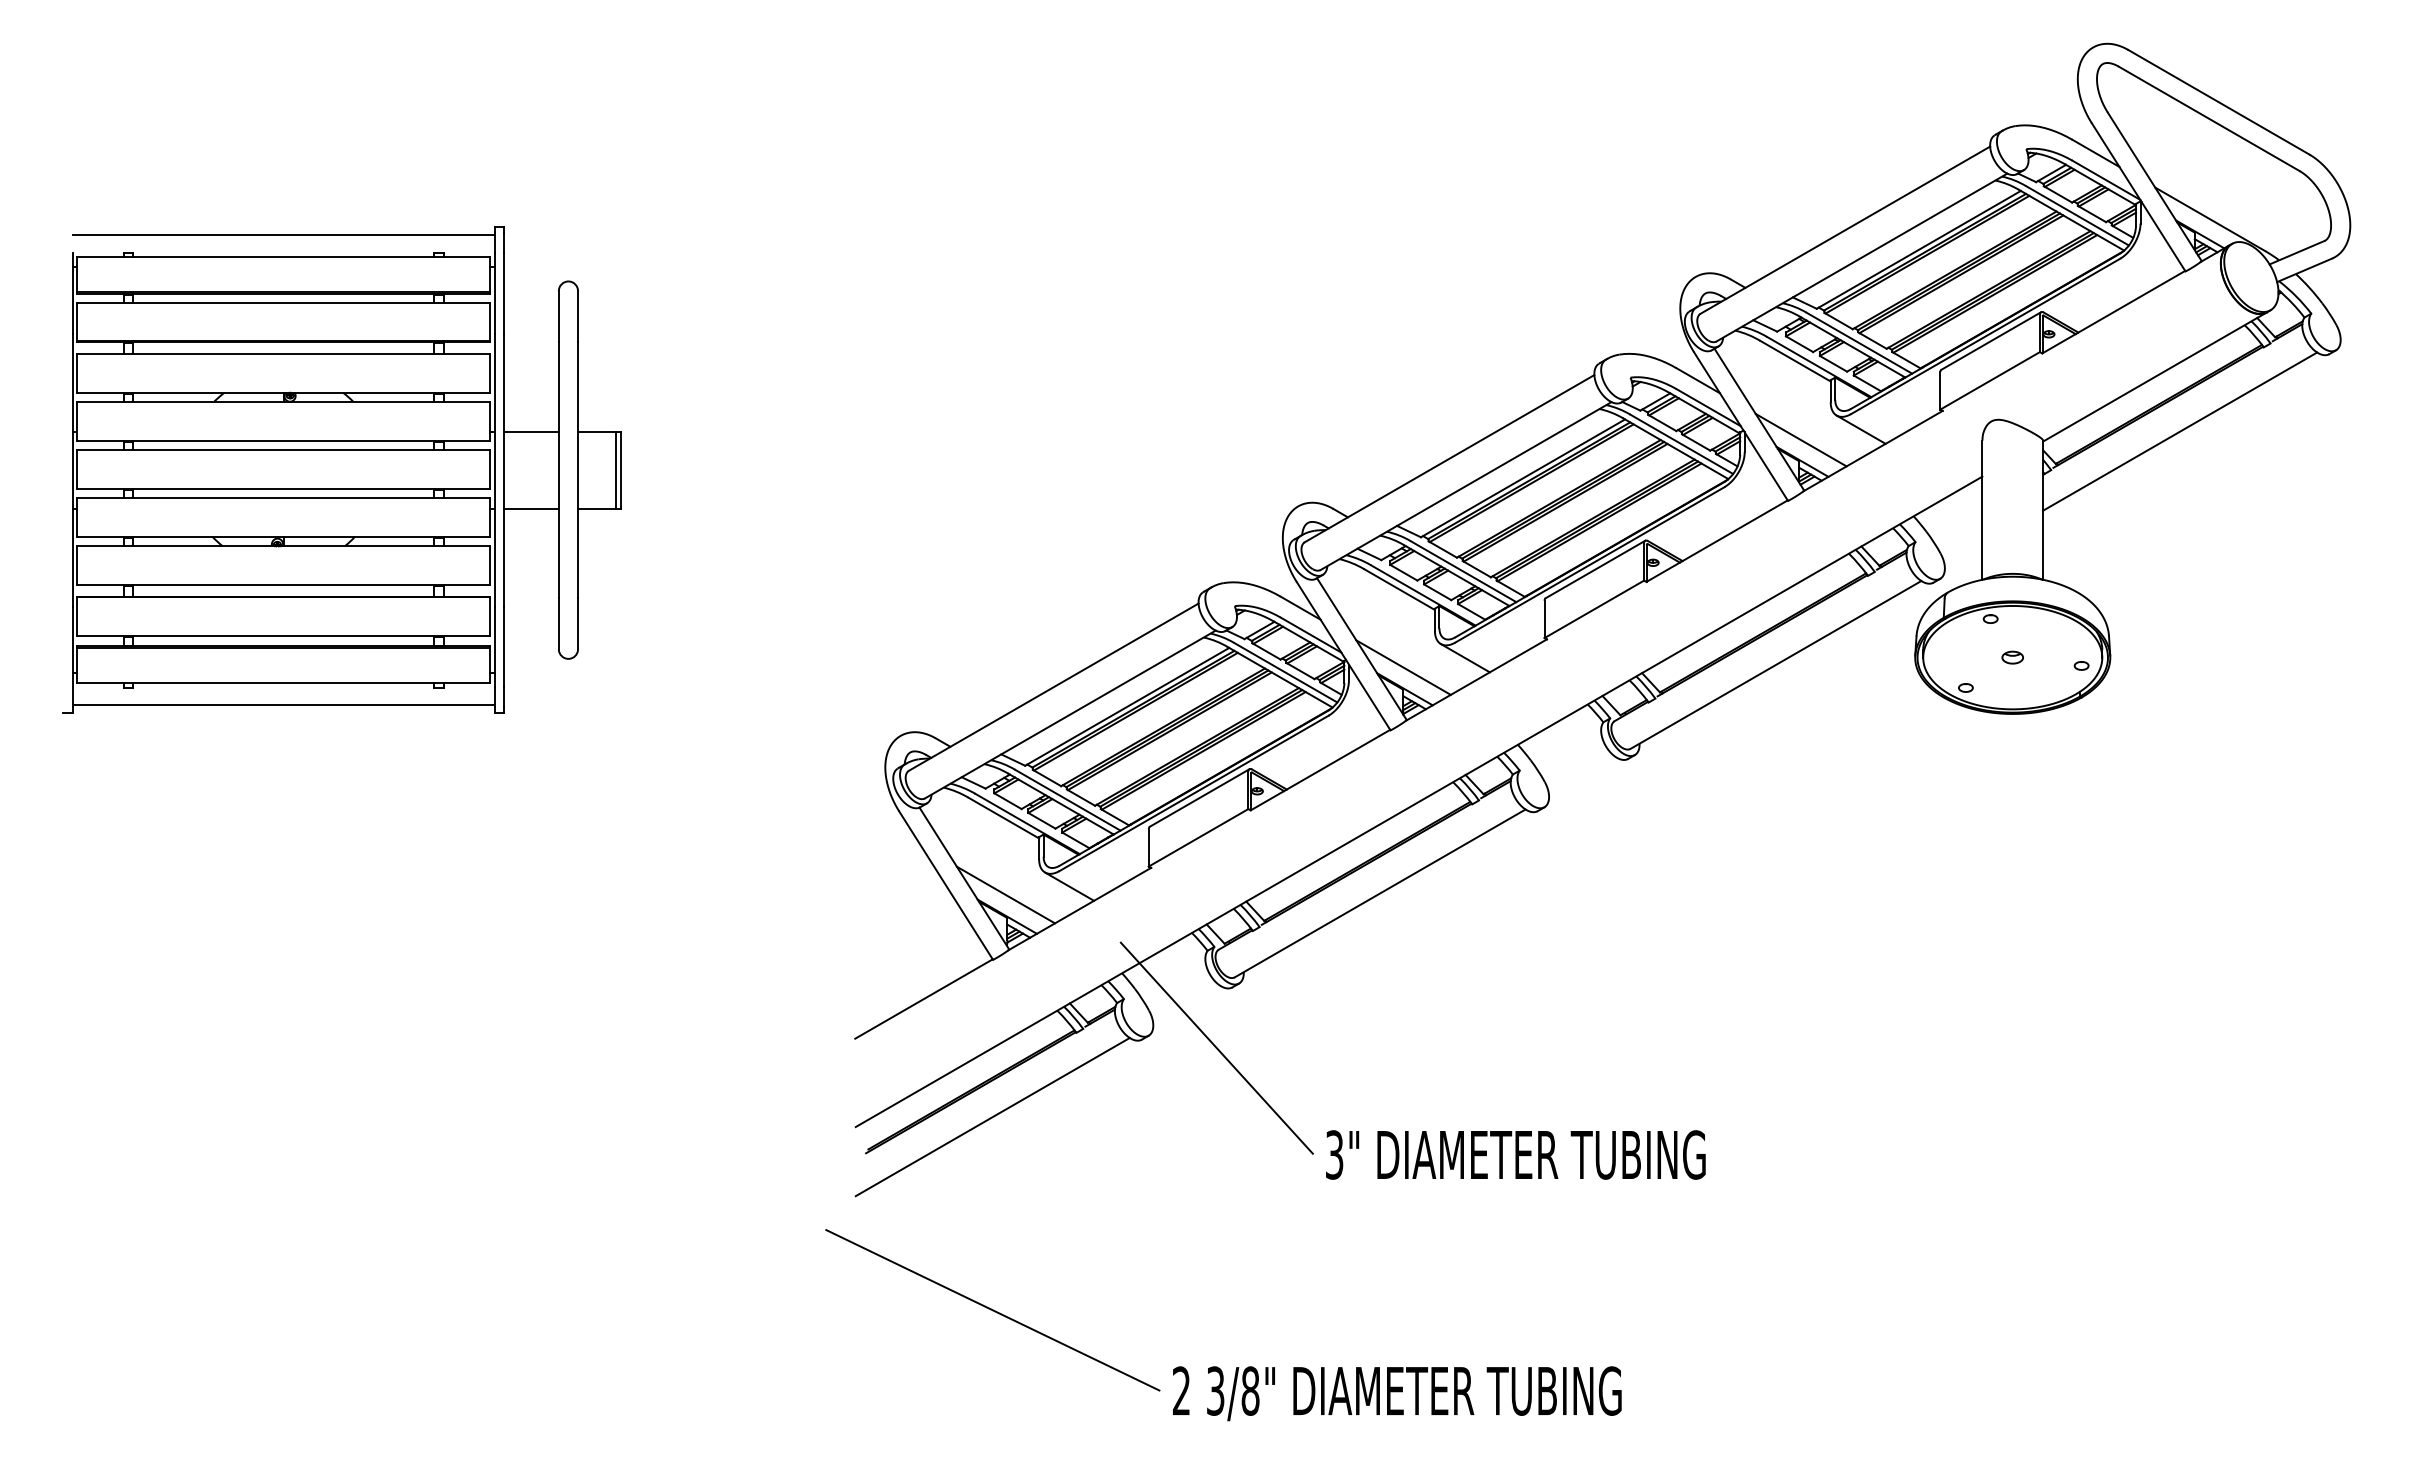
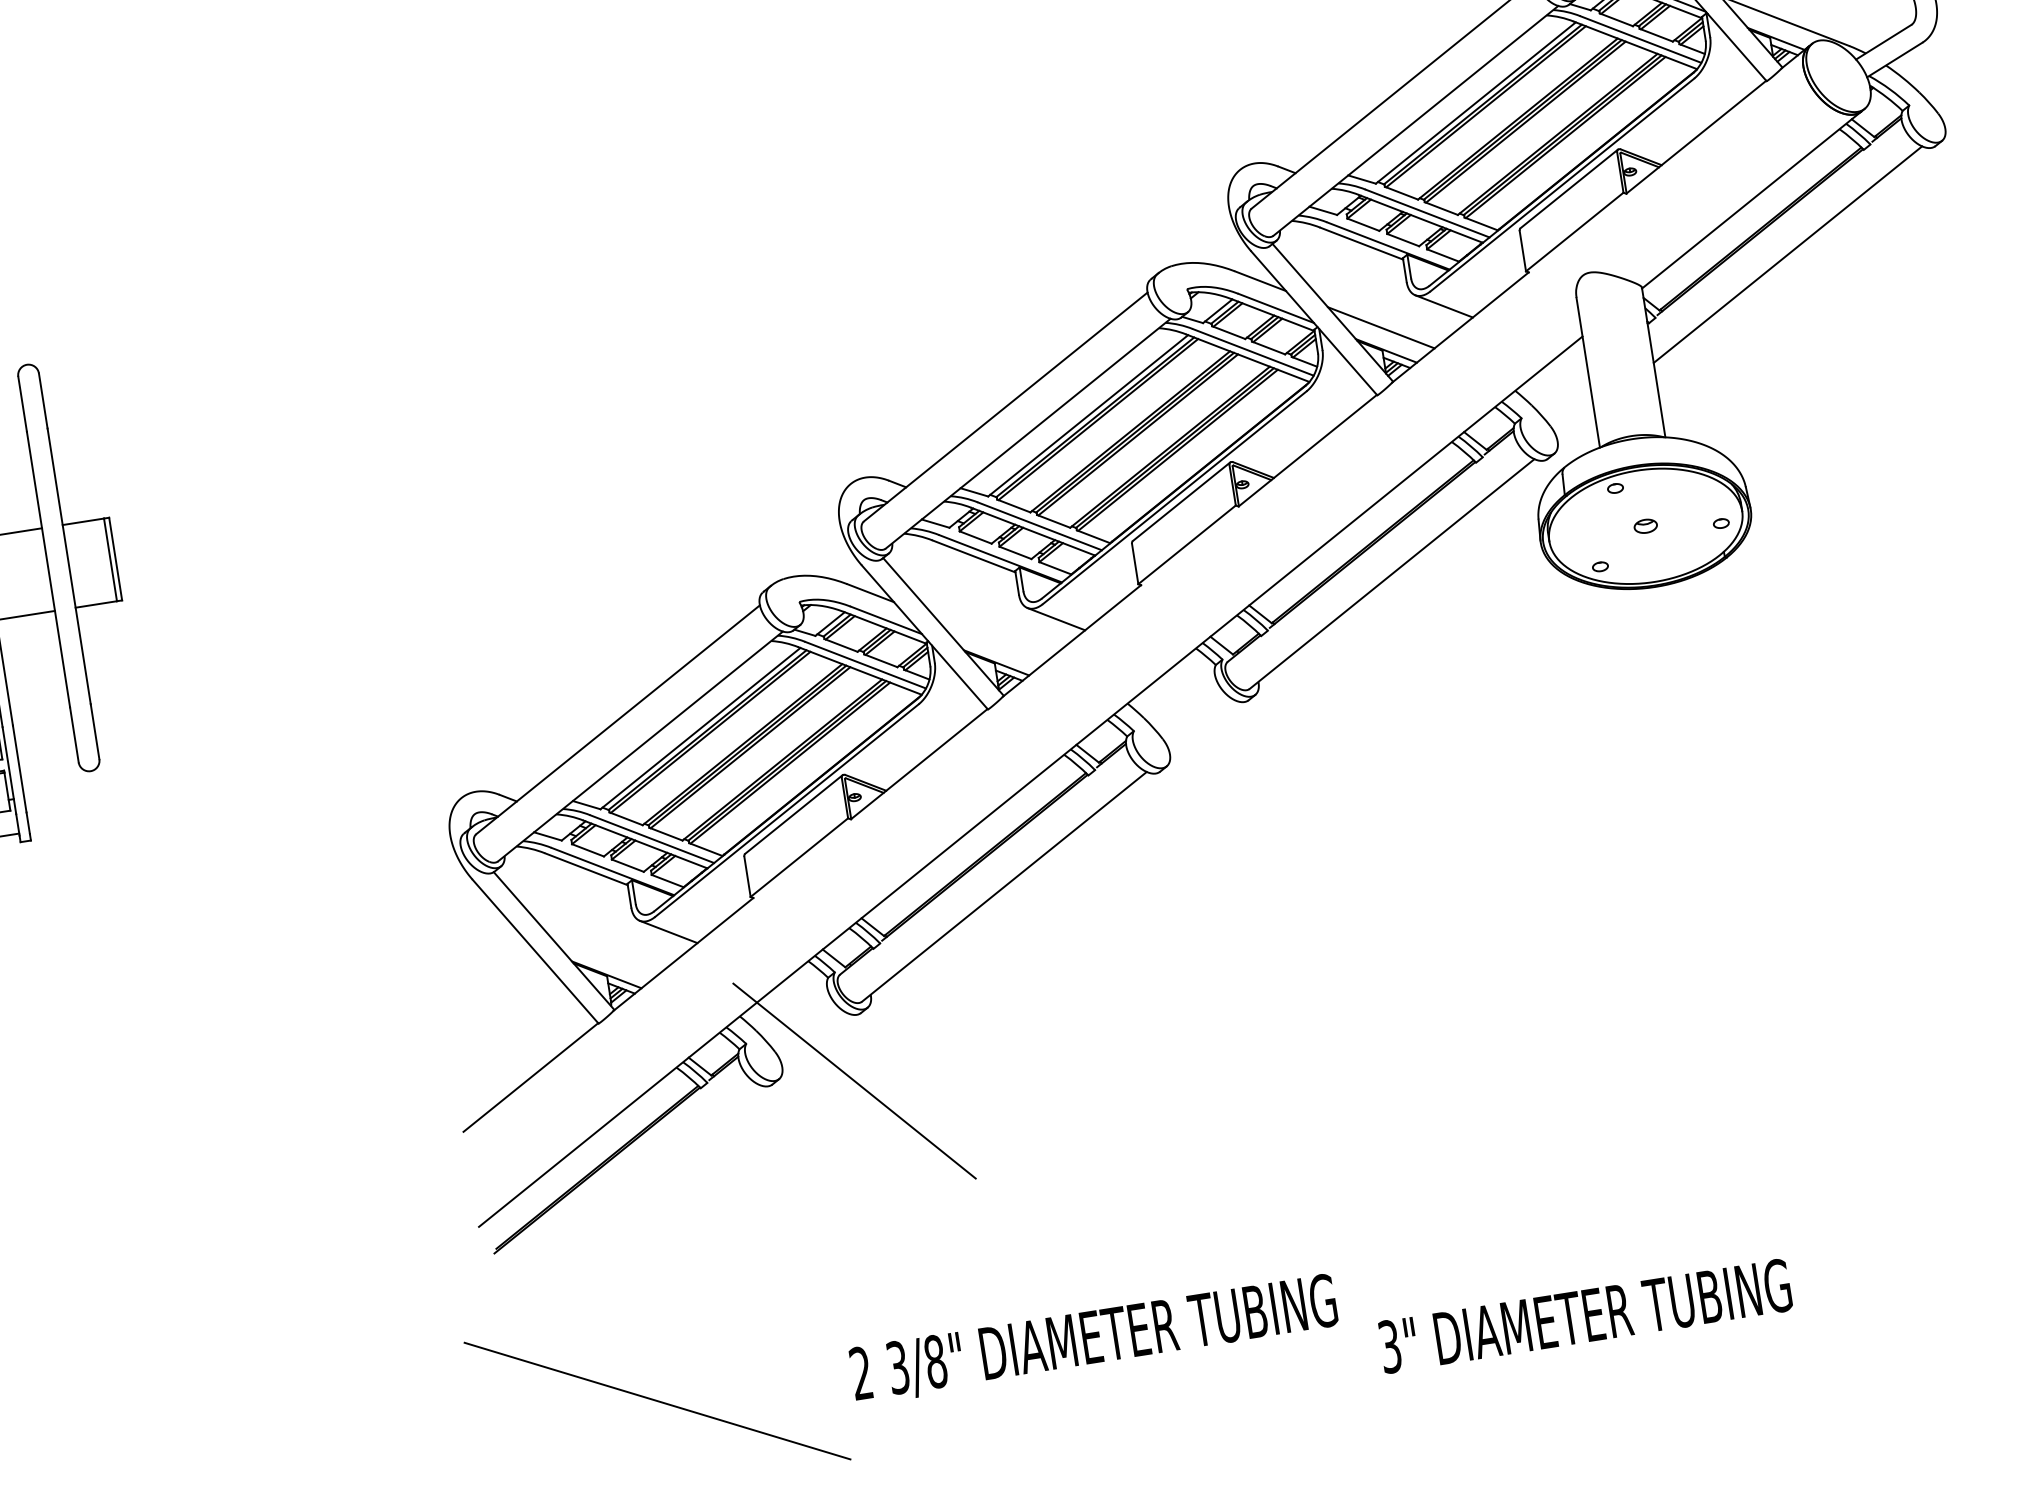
line: (1403, 667) -> (991, 639), removed
line: (1005, 894) -> (601, 951), removed
line: (992, 1117) -> (624, 1193), removed
text: (1515, 1154) -> (1584, 1315), moved
text: (1397, 1393) -> (1094, 1339), moved

